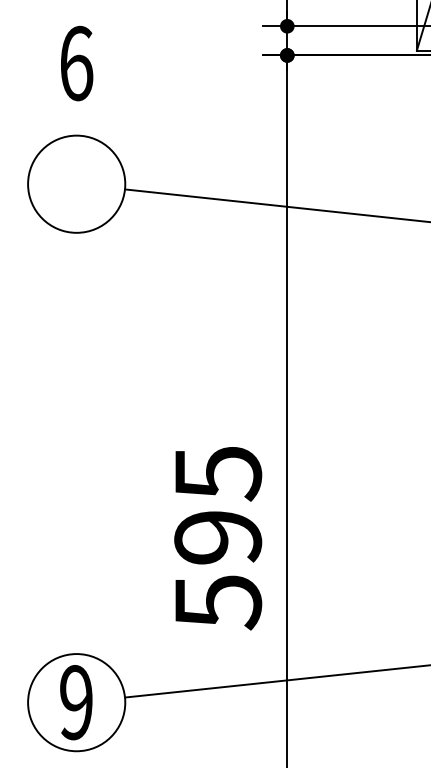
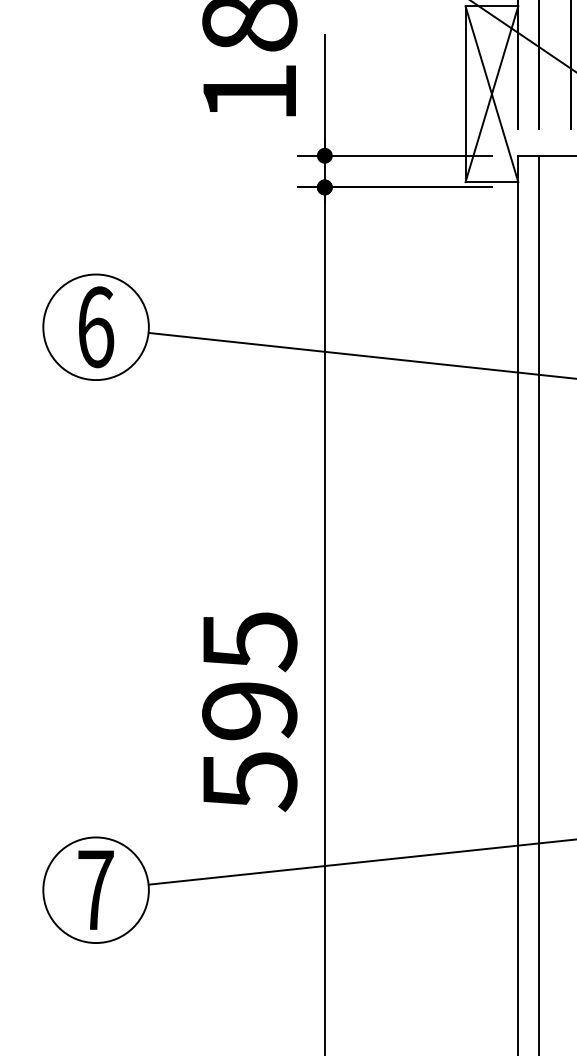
text: (77, 63) -> (96, 327), moved
text: (76, 702) -> (95, 890), 9 -> 7

